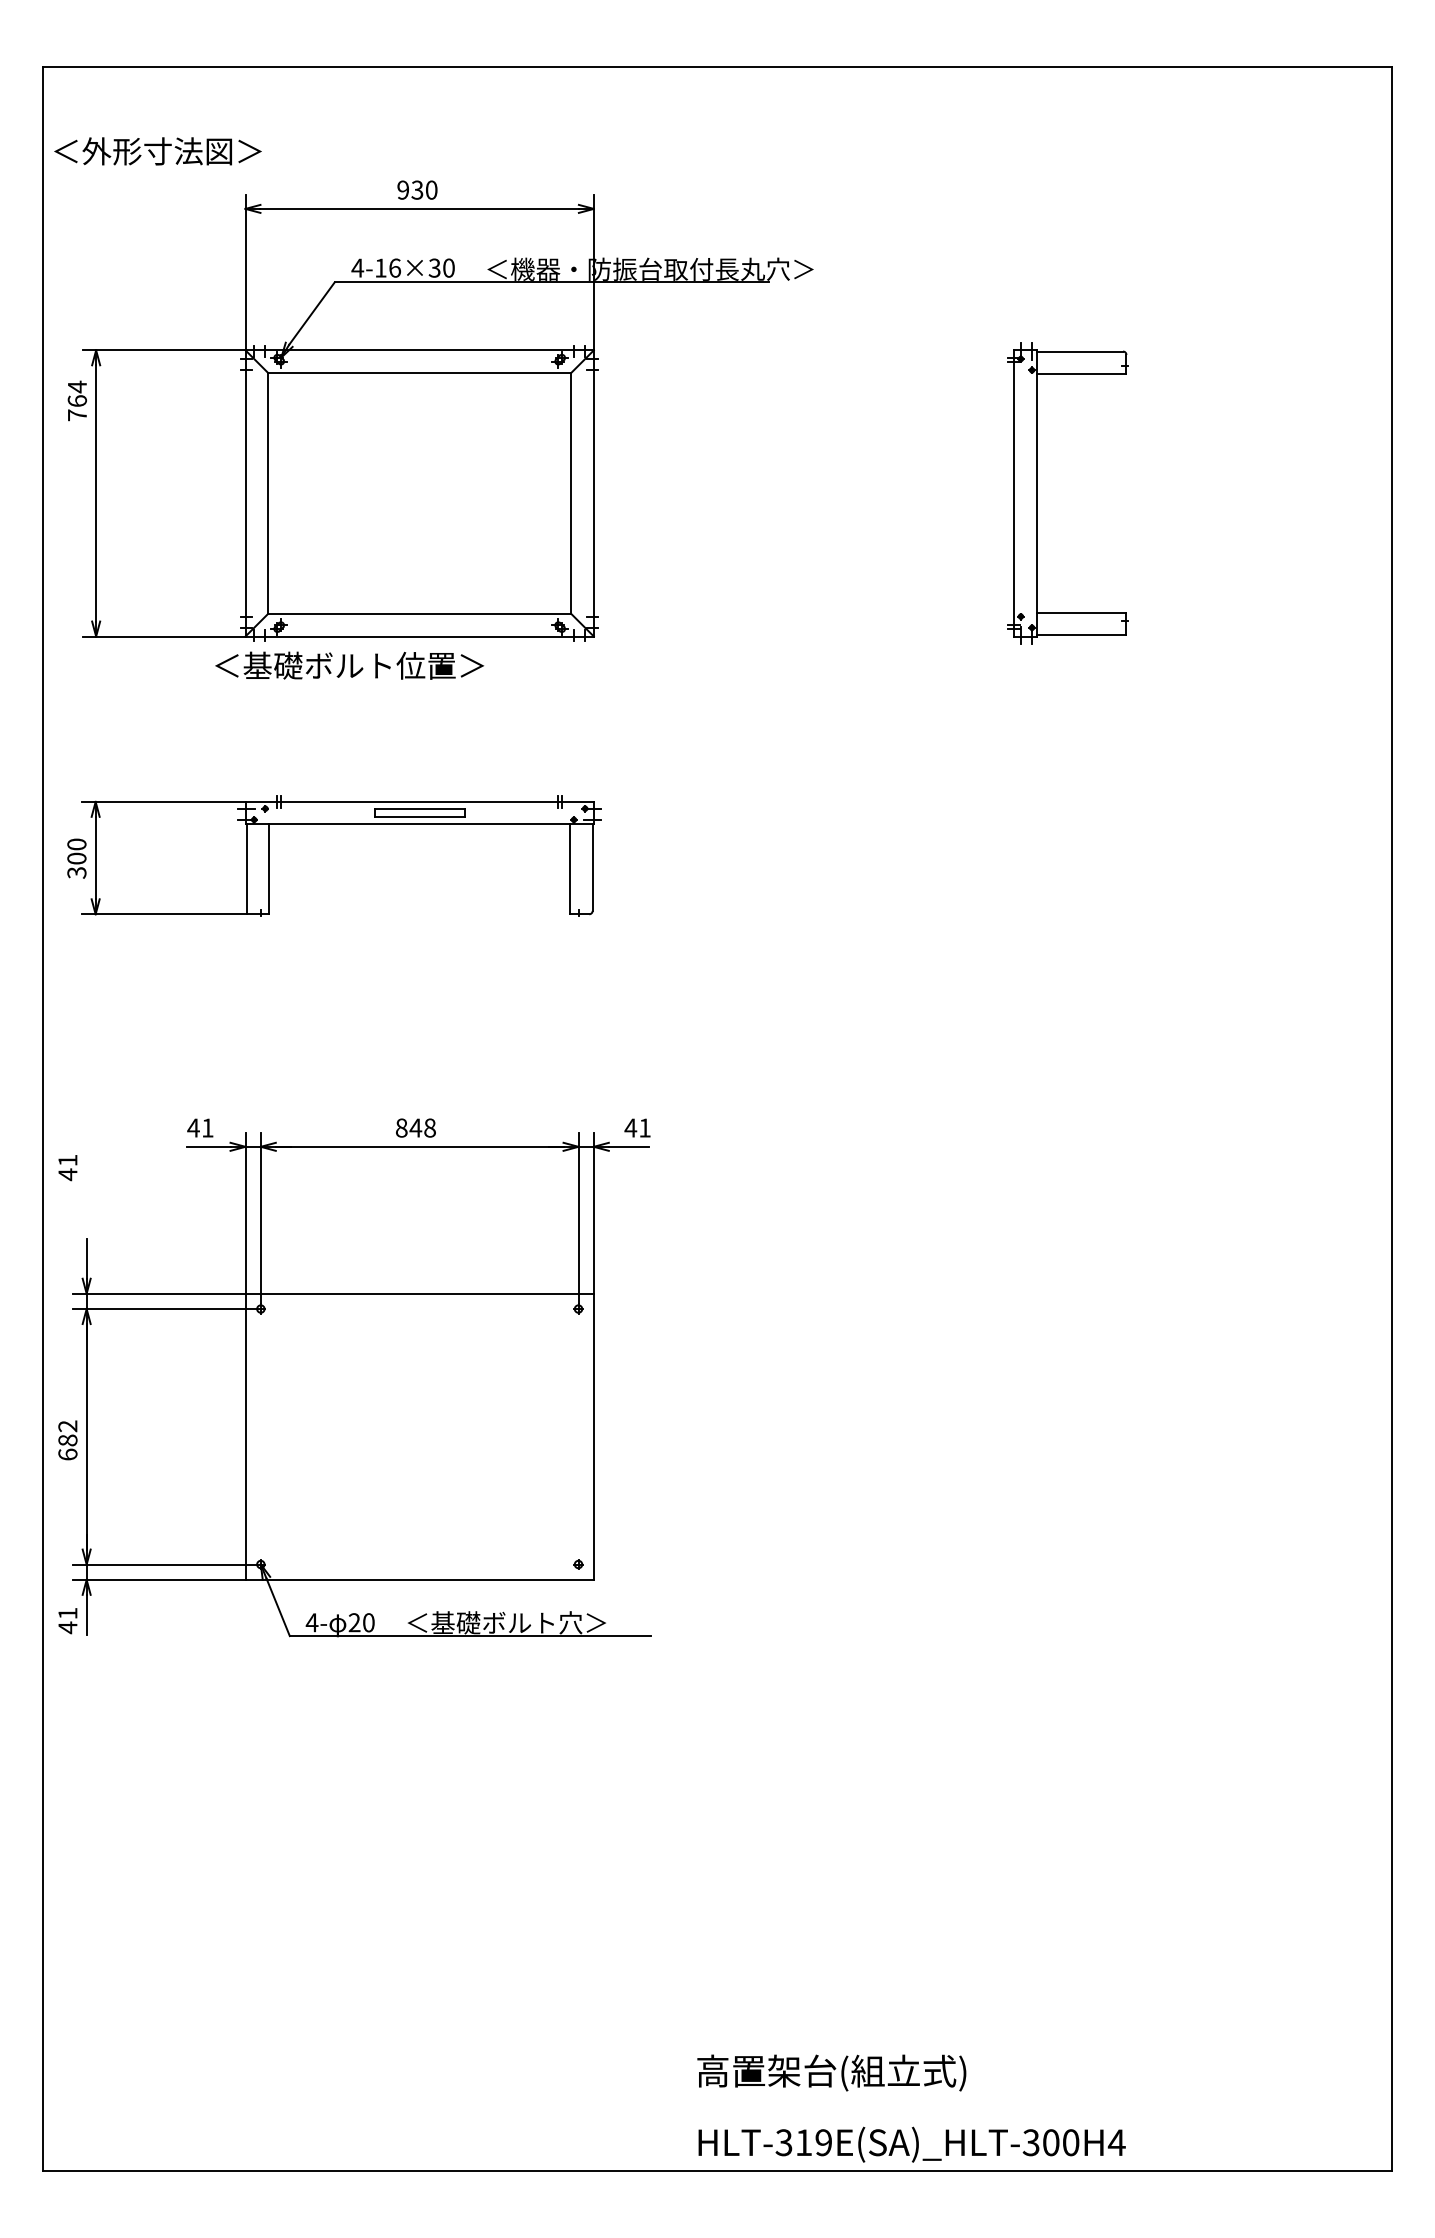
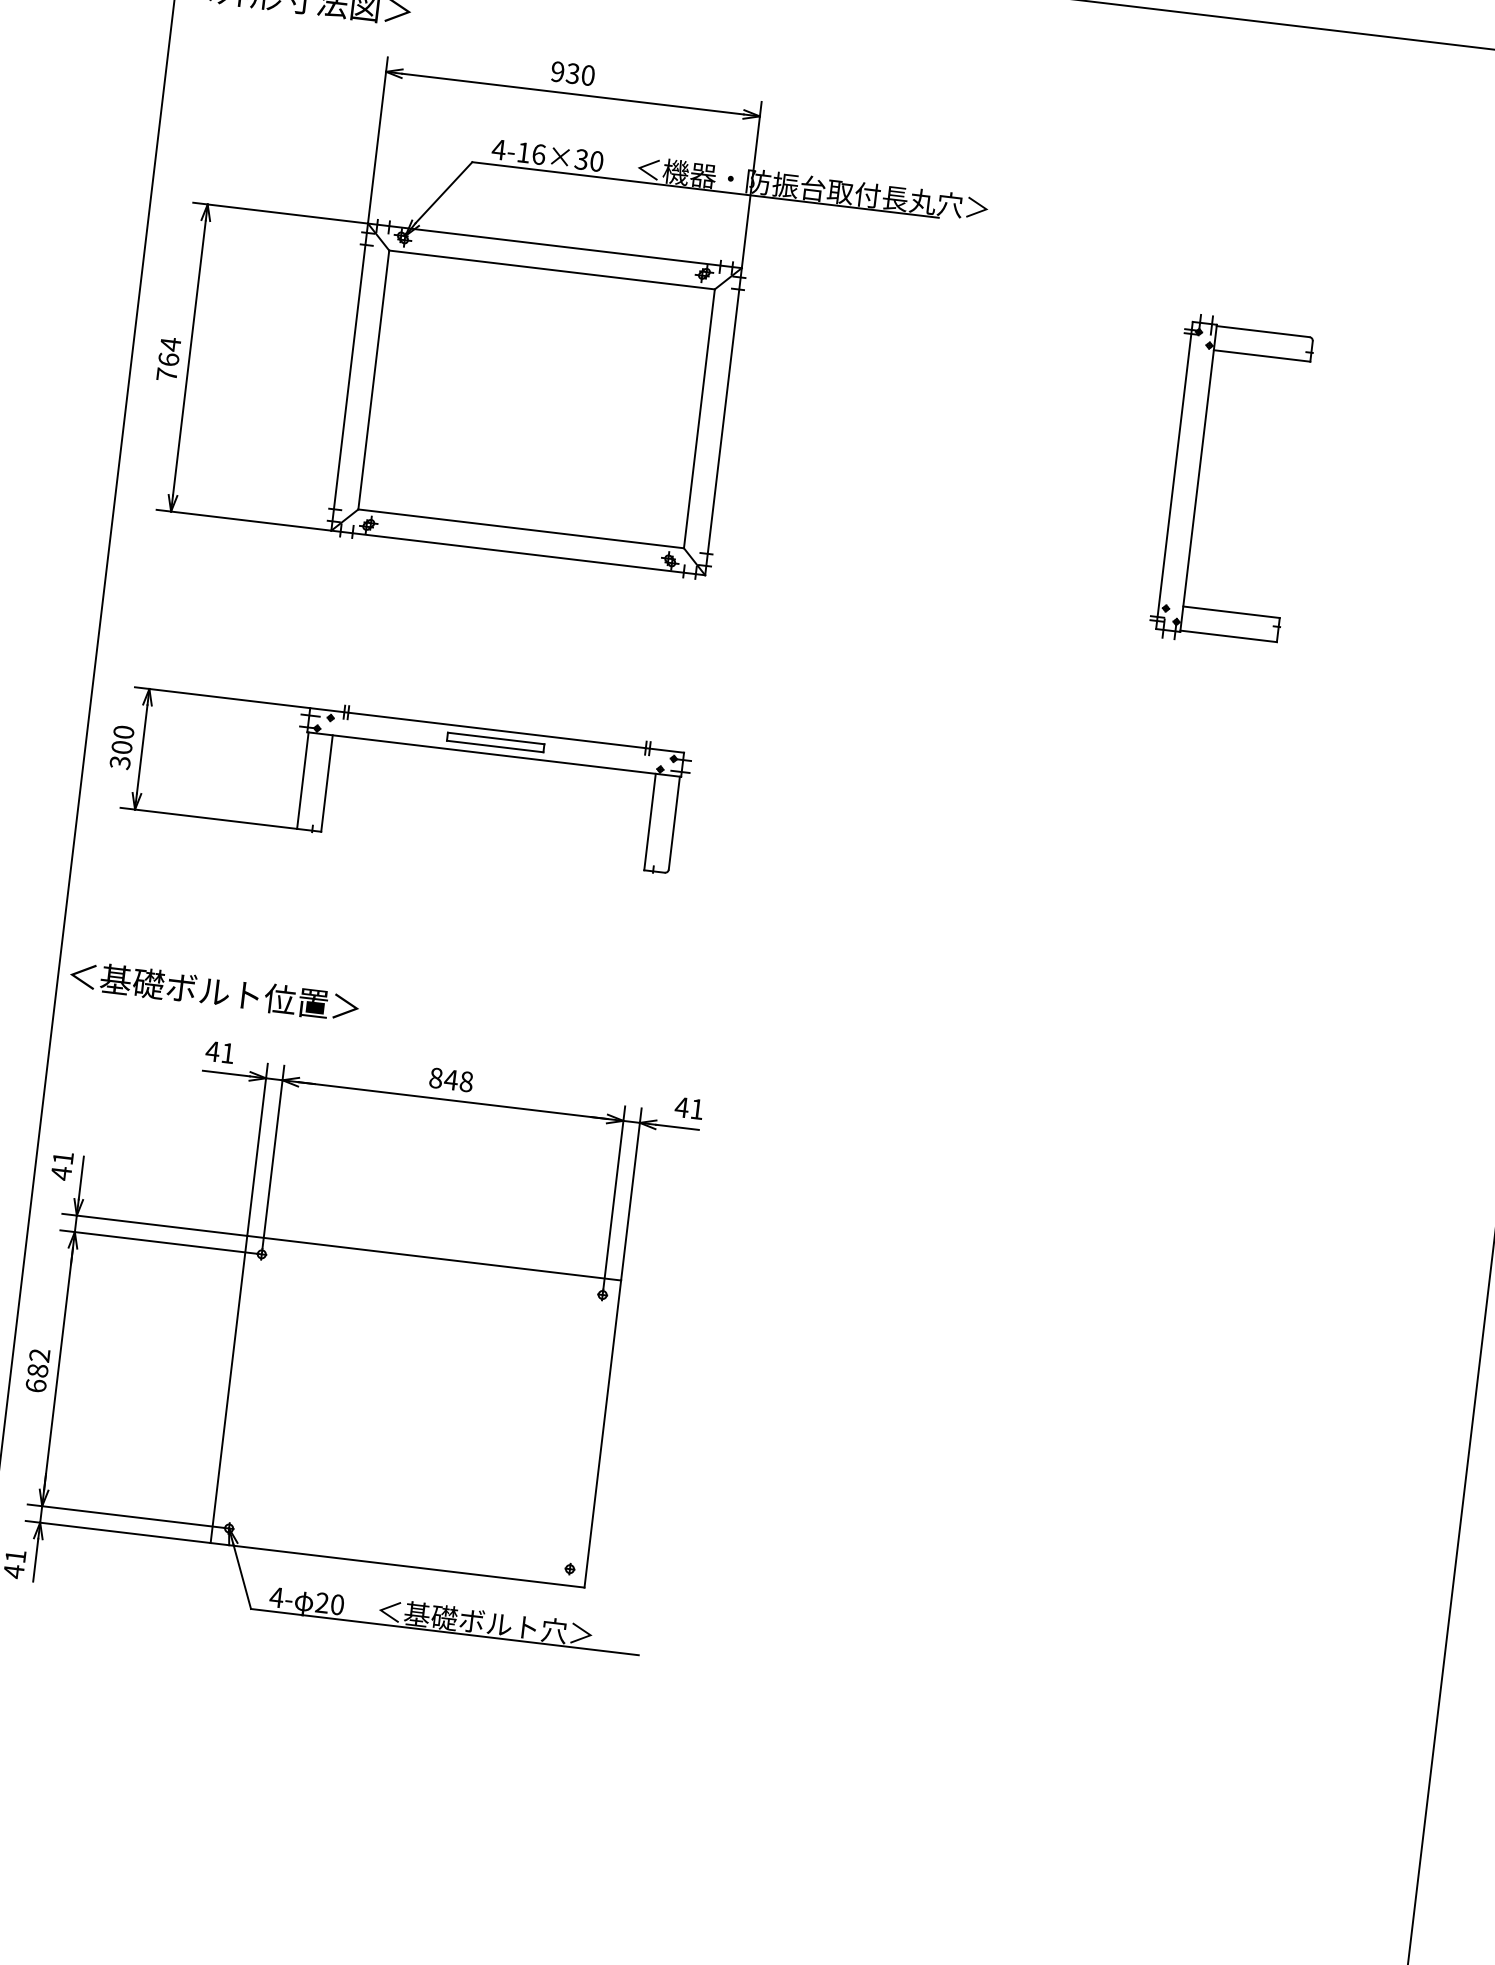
text: (76, 400) -> (167, 358), moved
text: (349, 665) -> (214, 991), moved
text: (67, 1168) -> (61, 1166), moved

